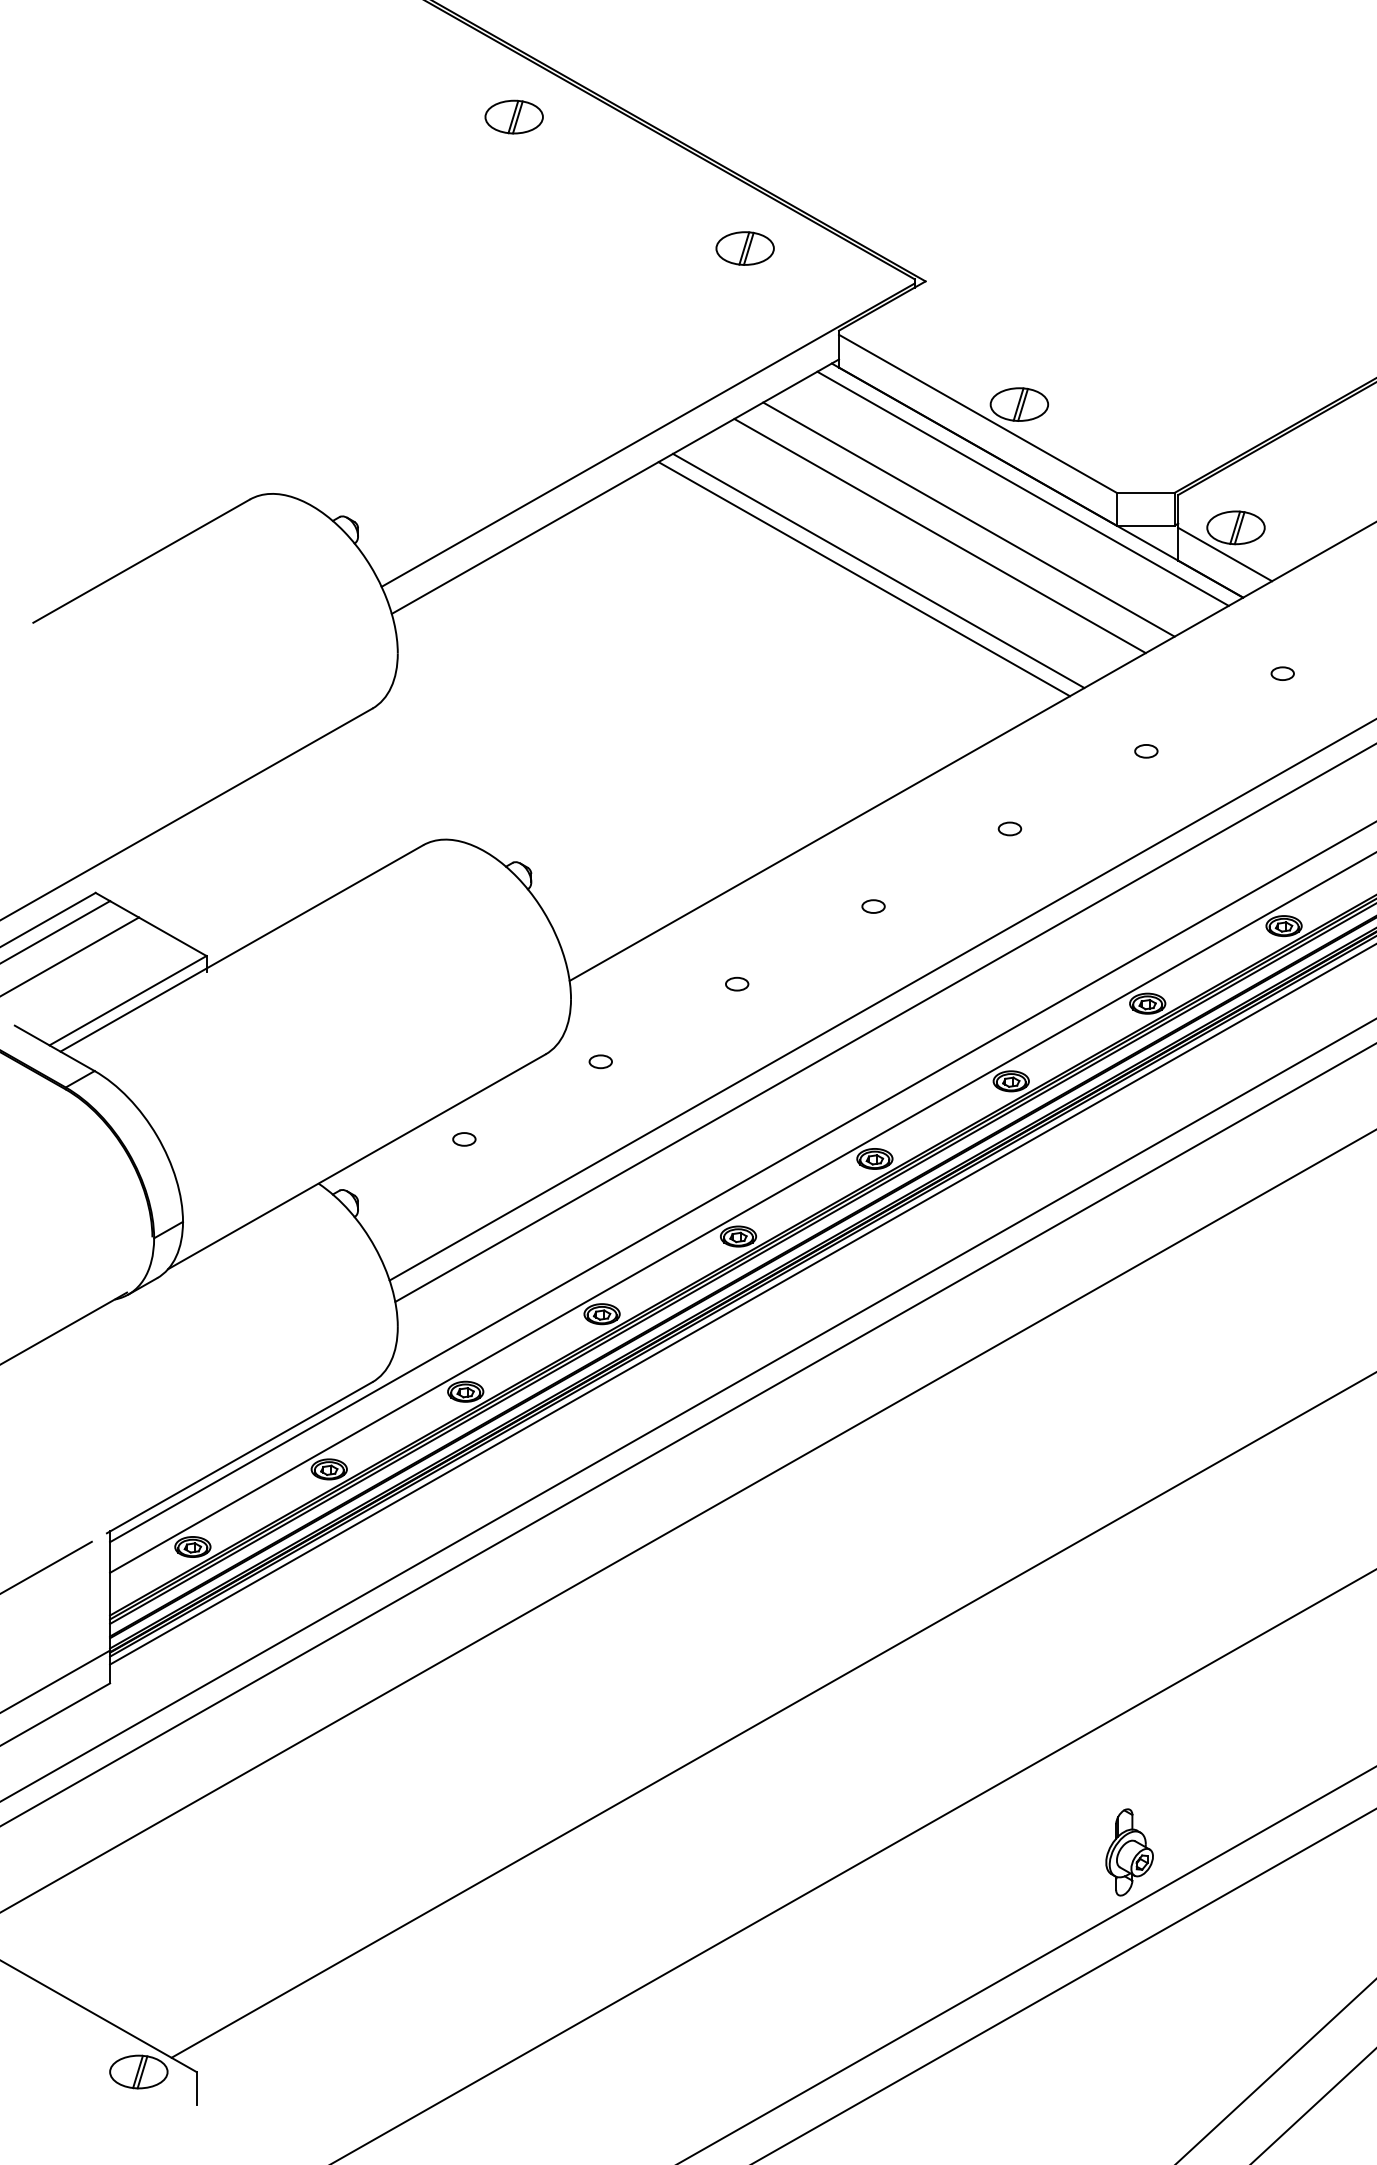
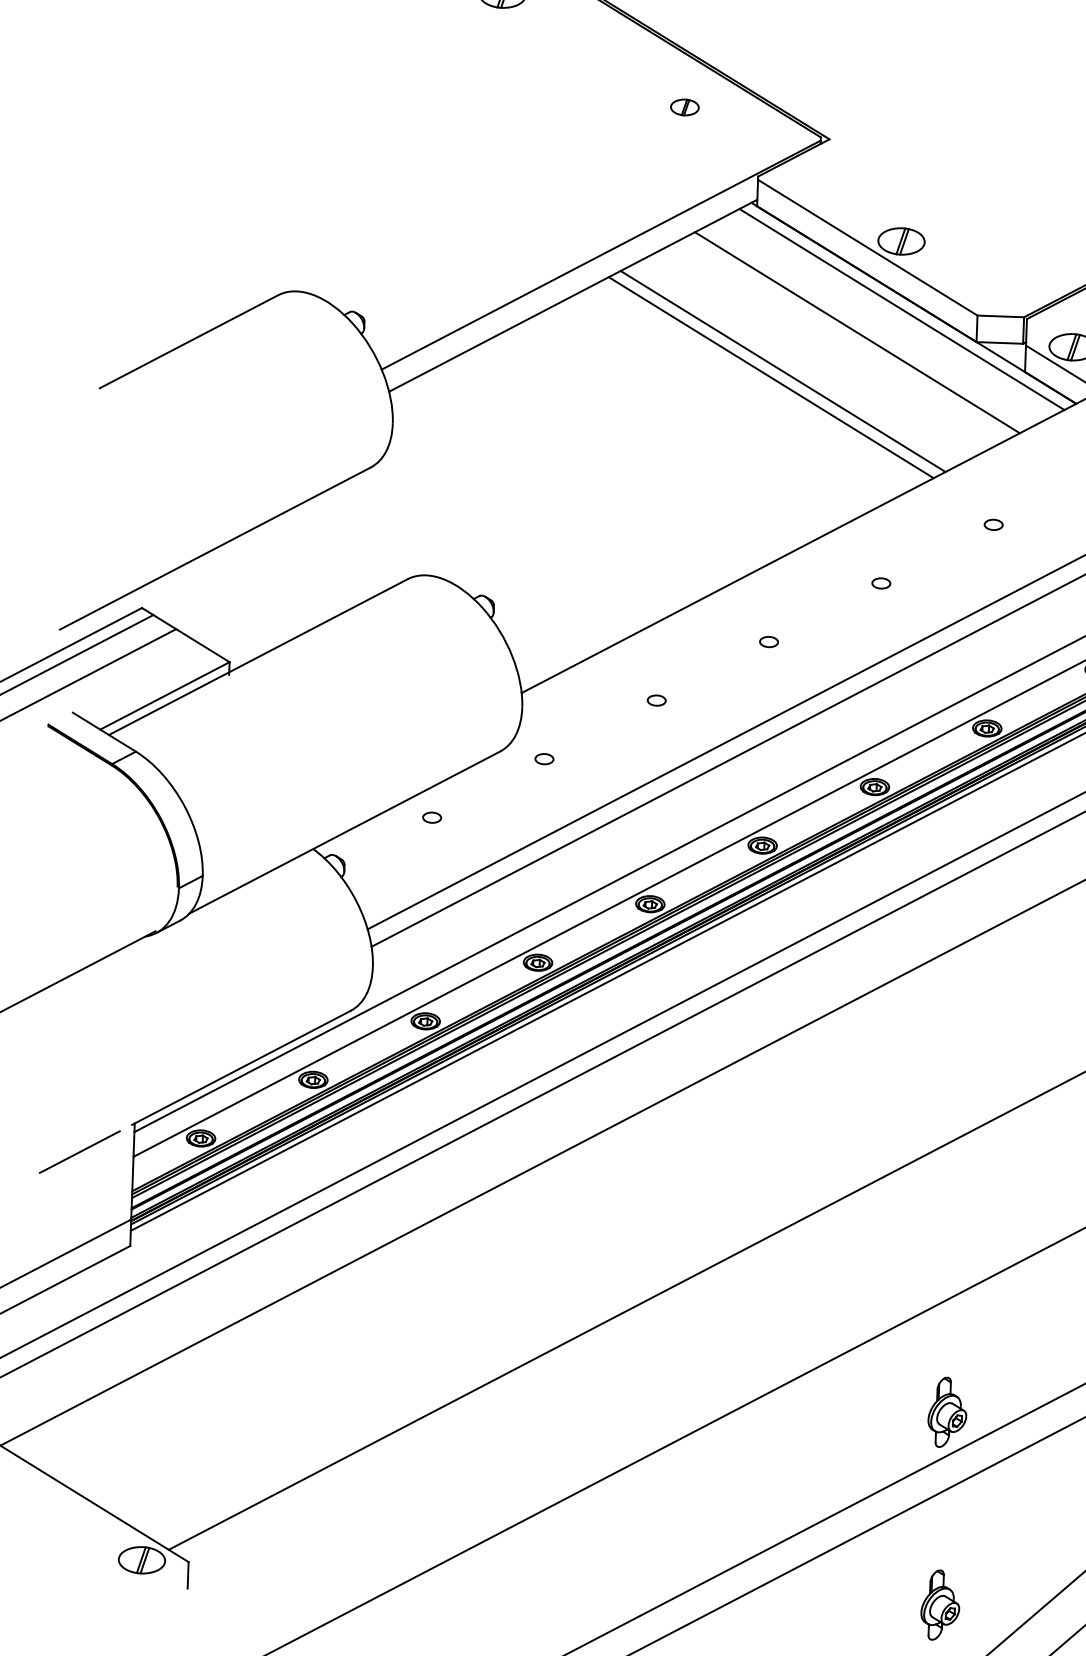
part: (744, 248) -> (684, 107), size x0.6
line: (939, 535) -> (833, 344), removed
part: (1129, 2091) -> (940, 1605), added

